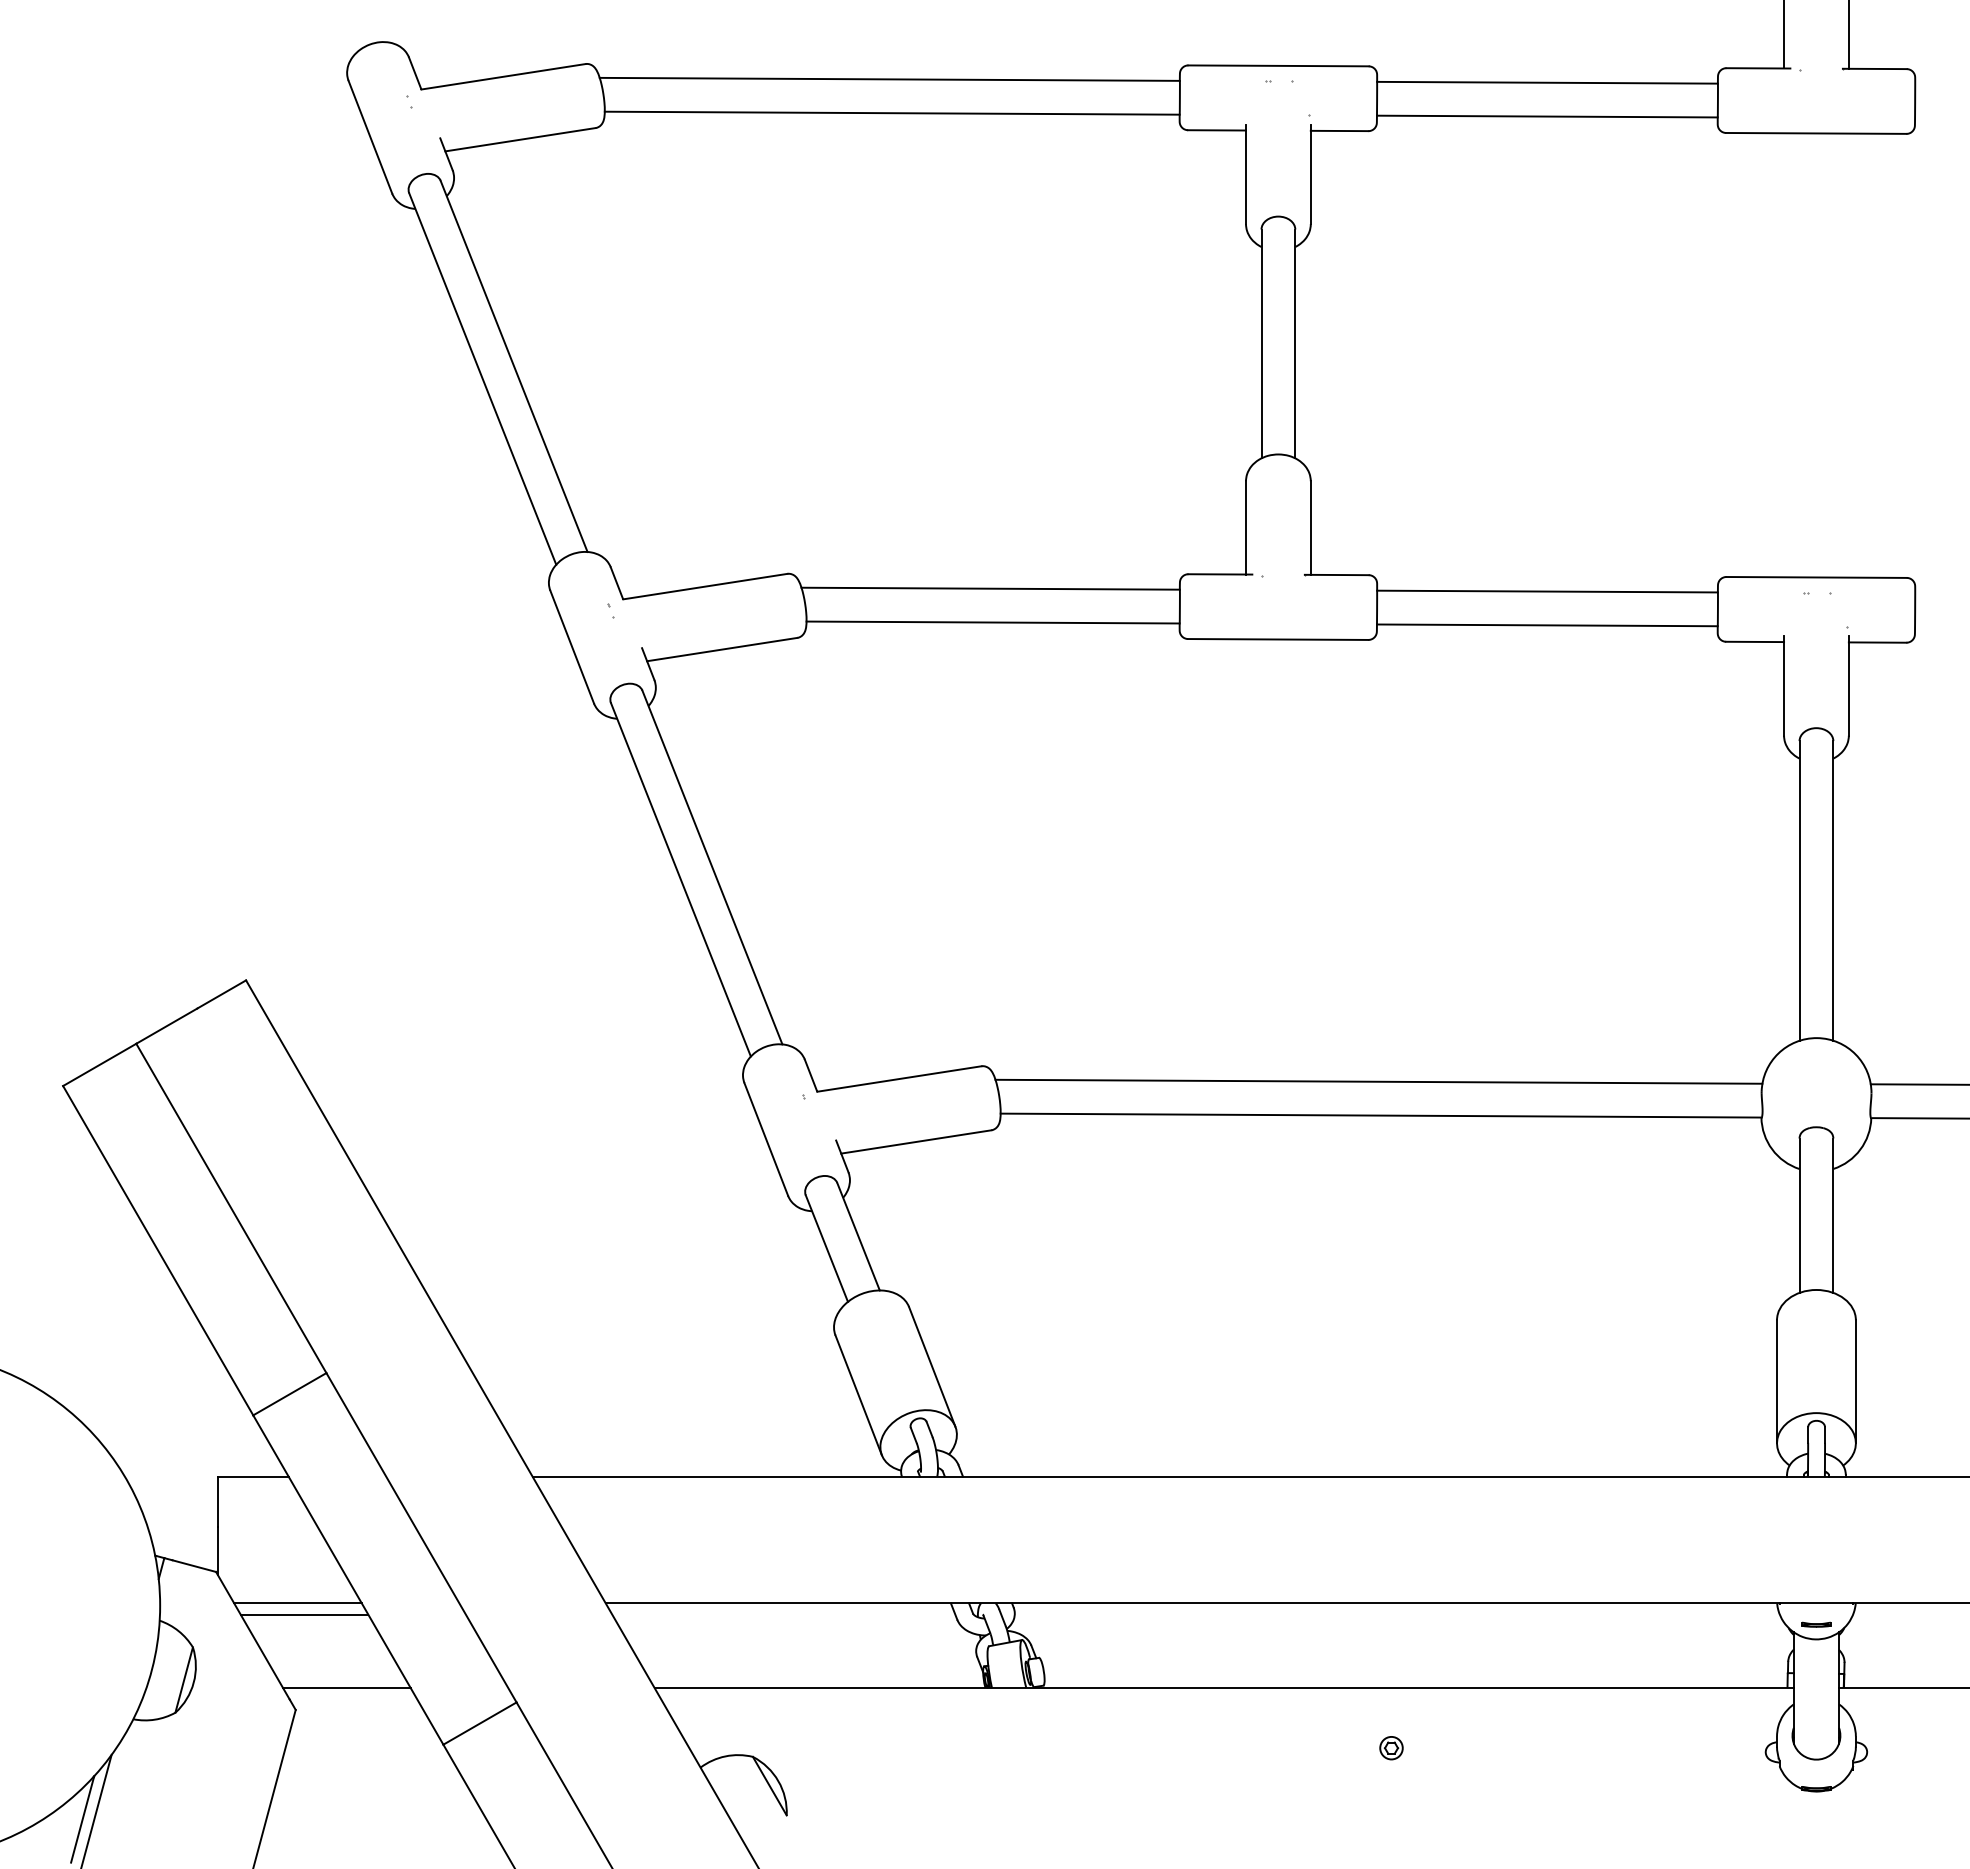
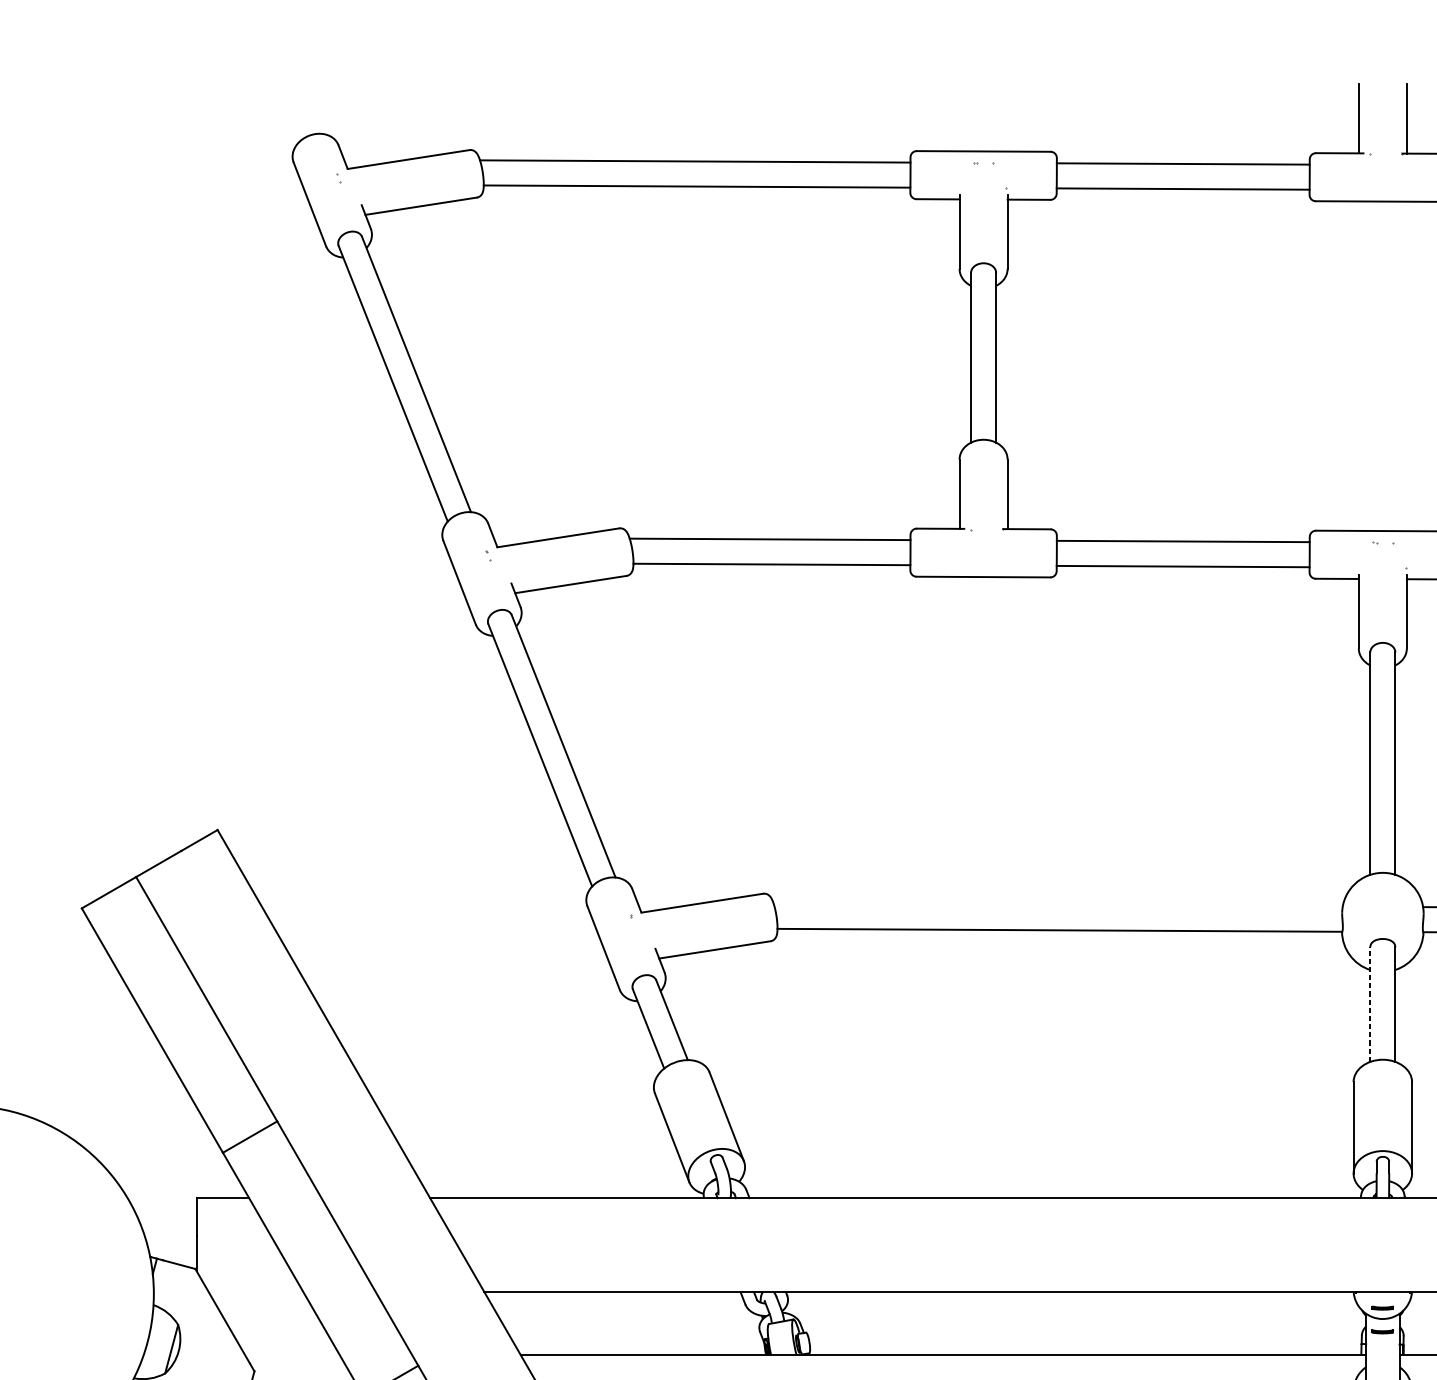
line: (1378, 1081) -> (1057, 905), removed
line: (1799, 1215) -> (1370, 1004), solid -> dashed
line: (297, 1603) -> (255, 1292), removed
line: (304, 1614) -> (260, 1300), removed
part: (1816, 1656) -> (1382, 1331), added
line: (346, 1687) -> (292, 1354), removed

